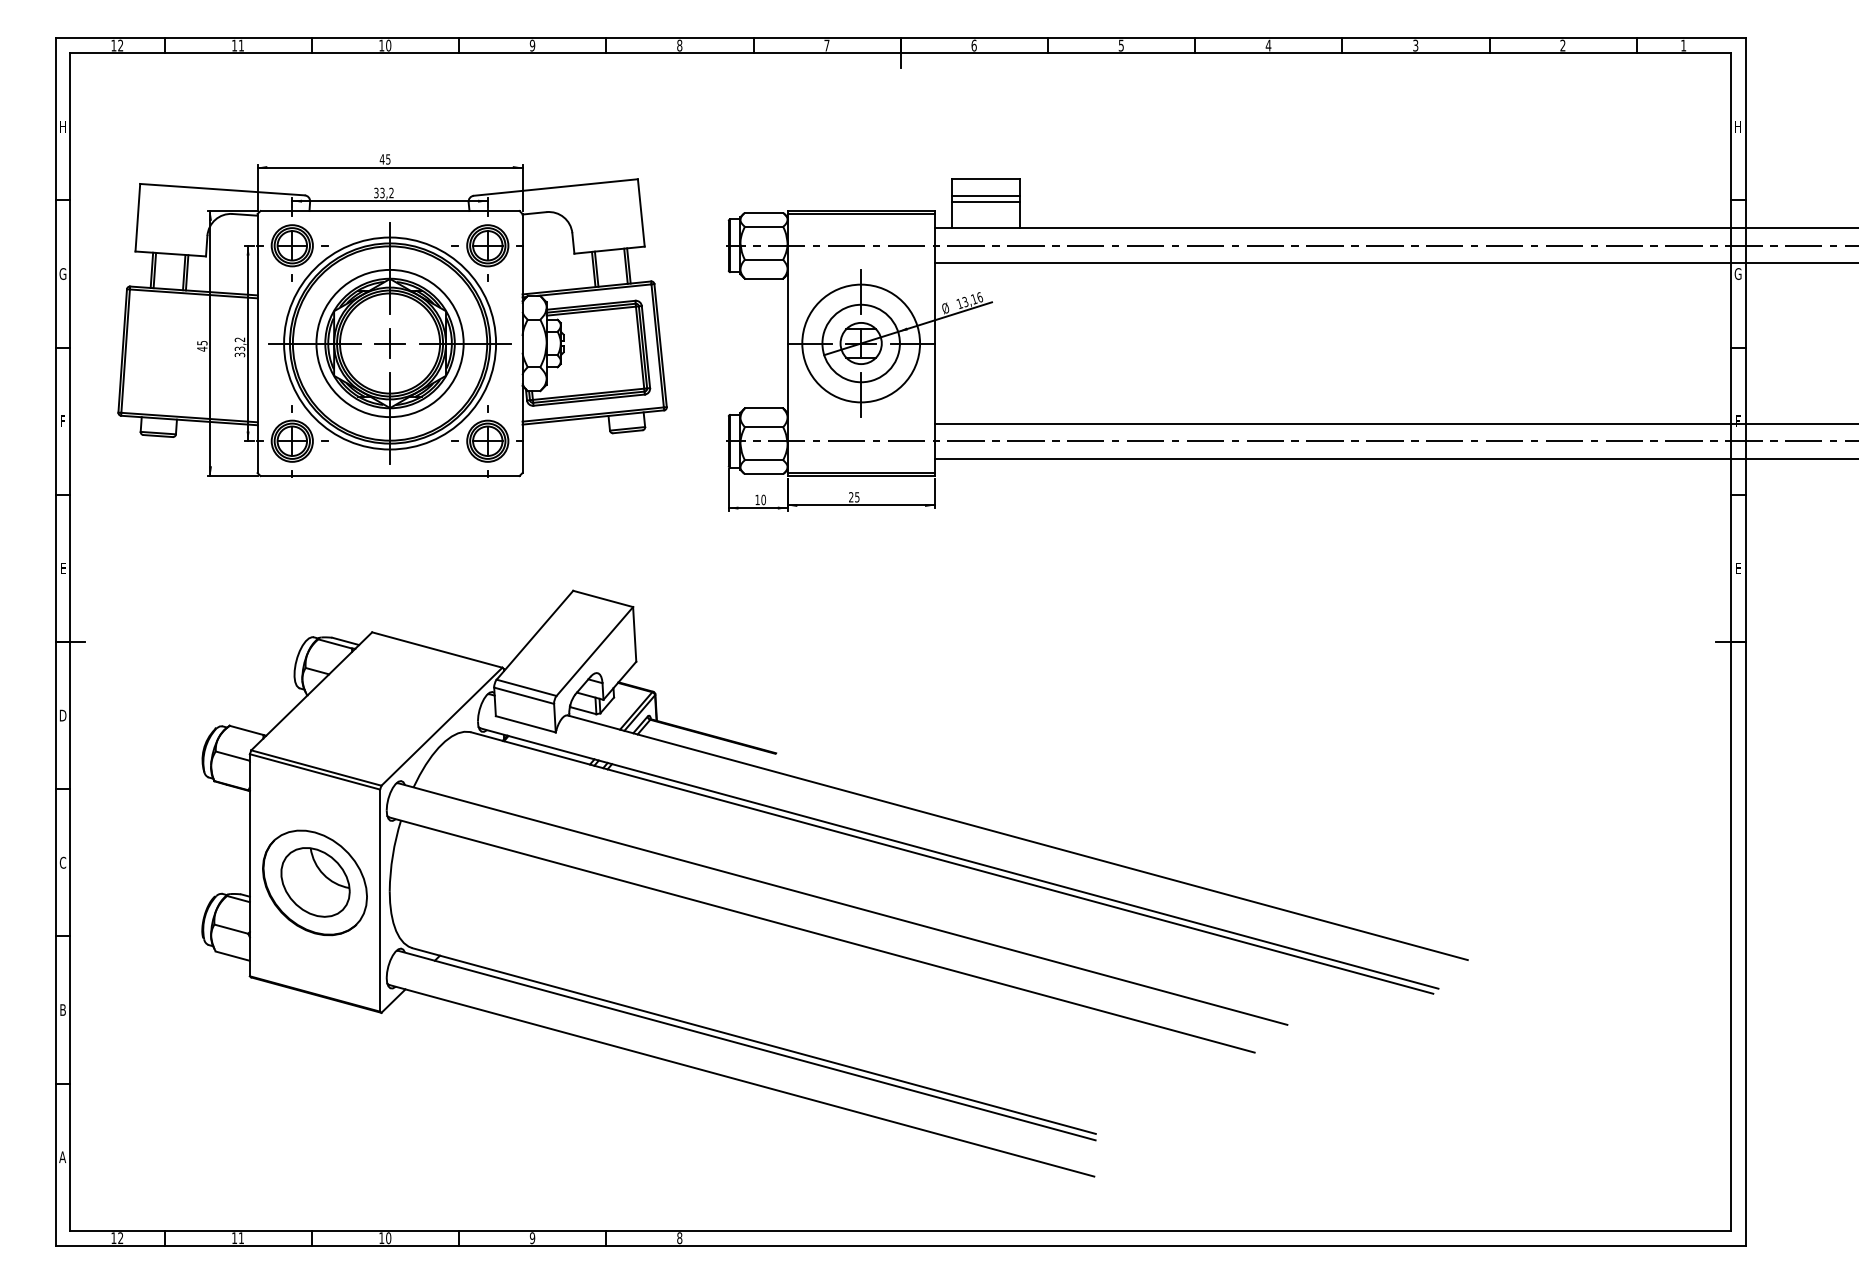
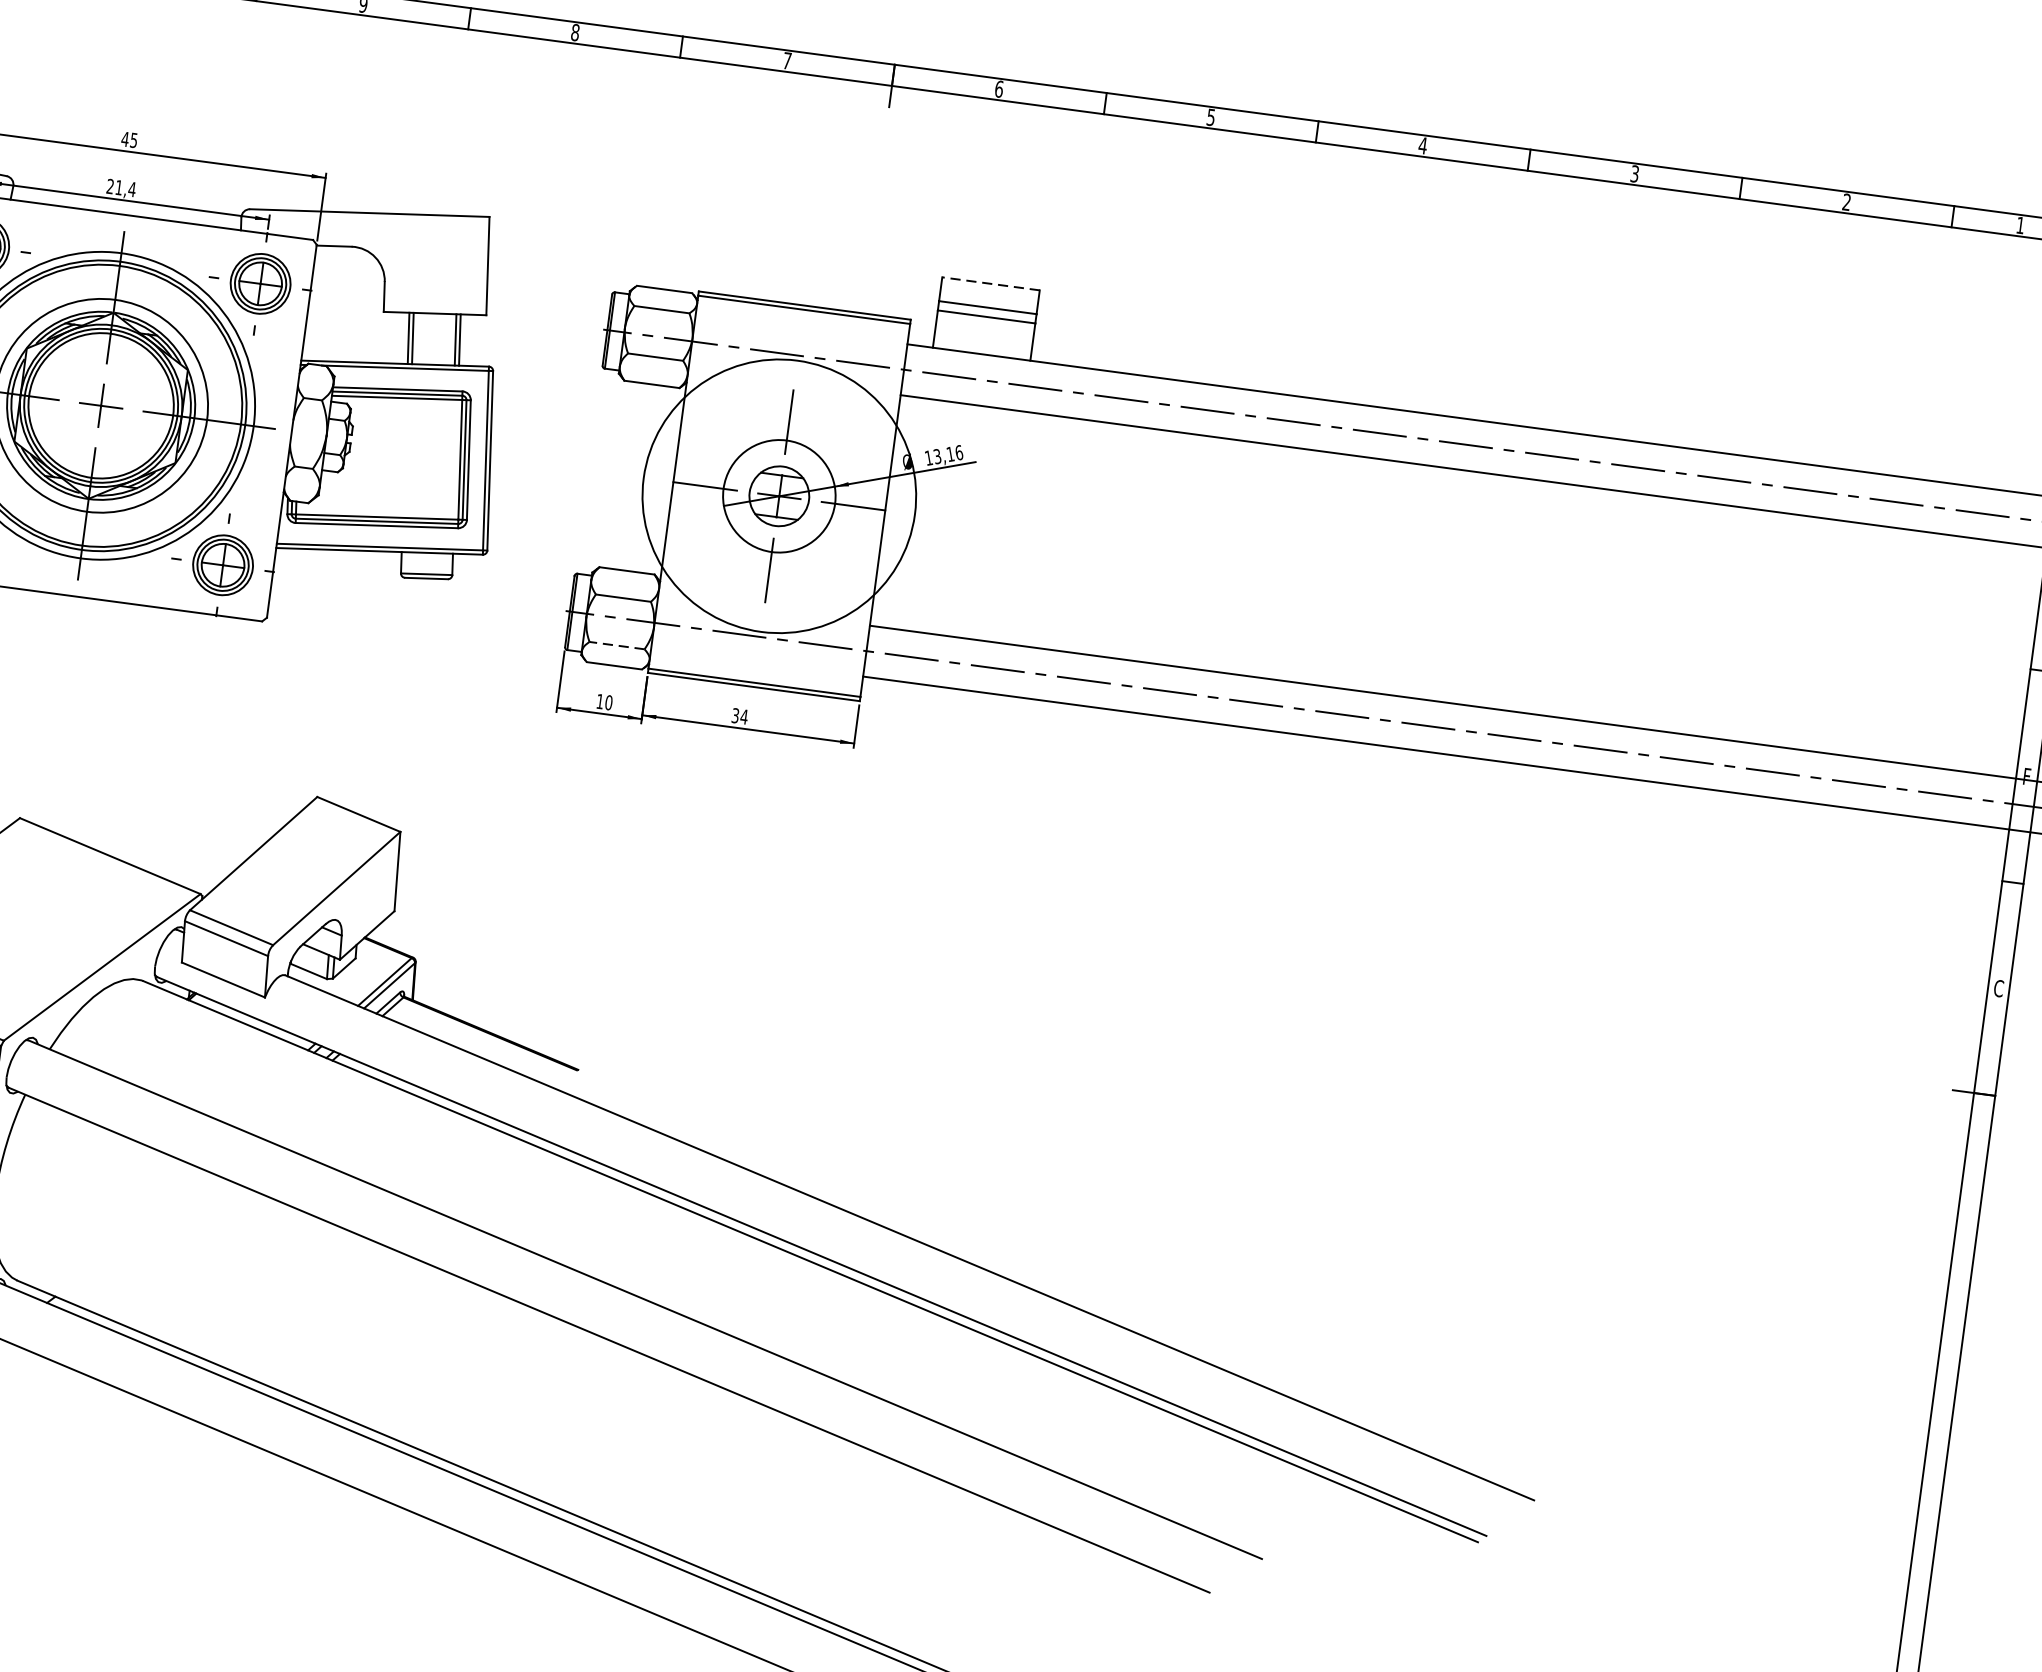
line: (986, 179) -> (991, 284), solid -> dashed
text: (383, 192) -> (120, 187), 33,2 -> 21,4
circle: (861, 343) -> (779, 496), size x1.6
line: (763, 460) -> (616, 645), solid -> dashed
text: (854, 497) -> (740, 716), 25 -> 34
text: (1738, 568) -> (1999, 988), E -> C

